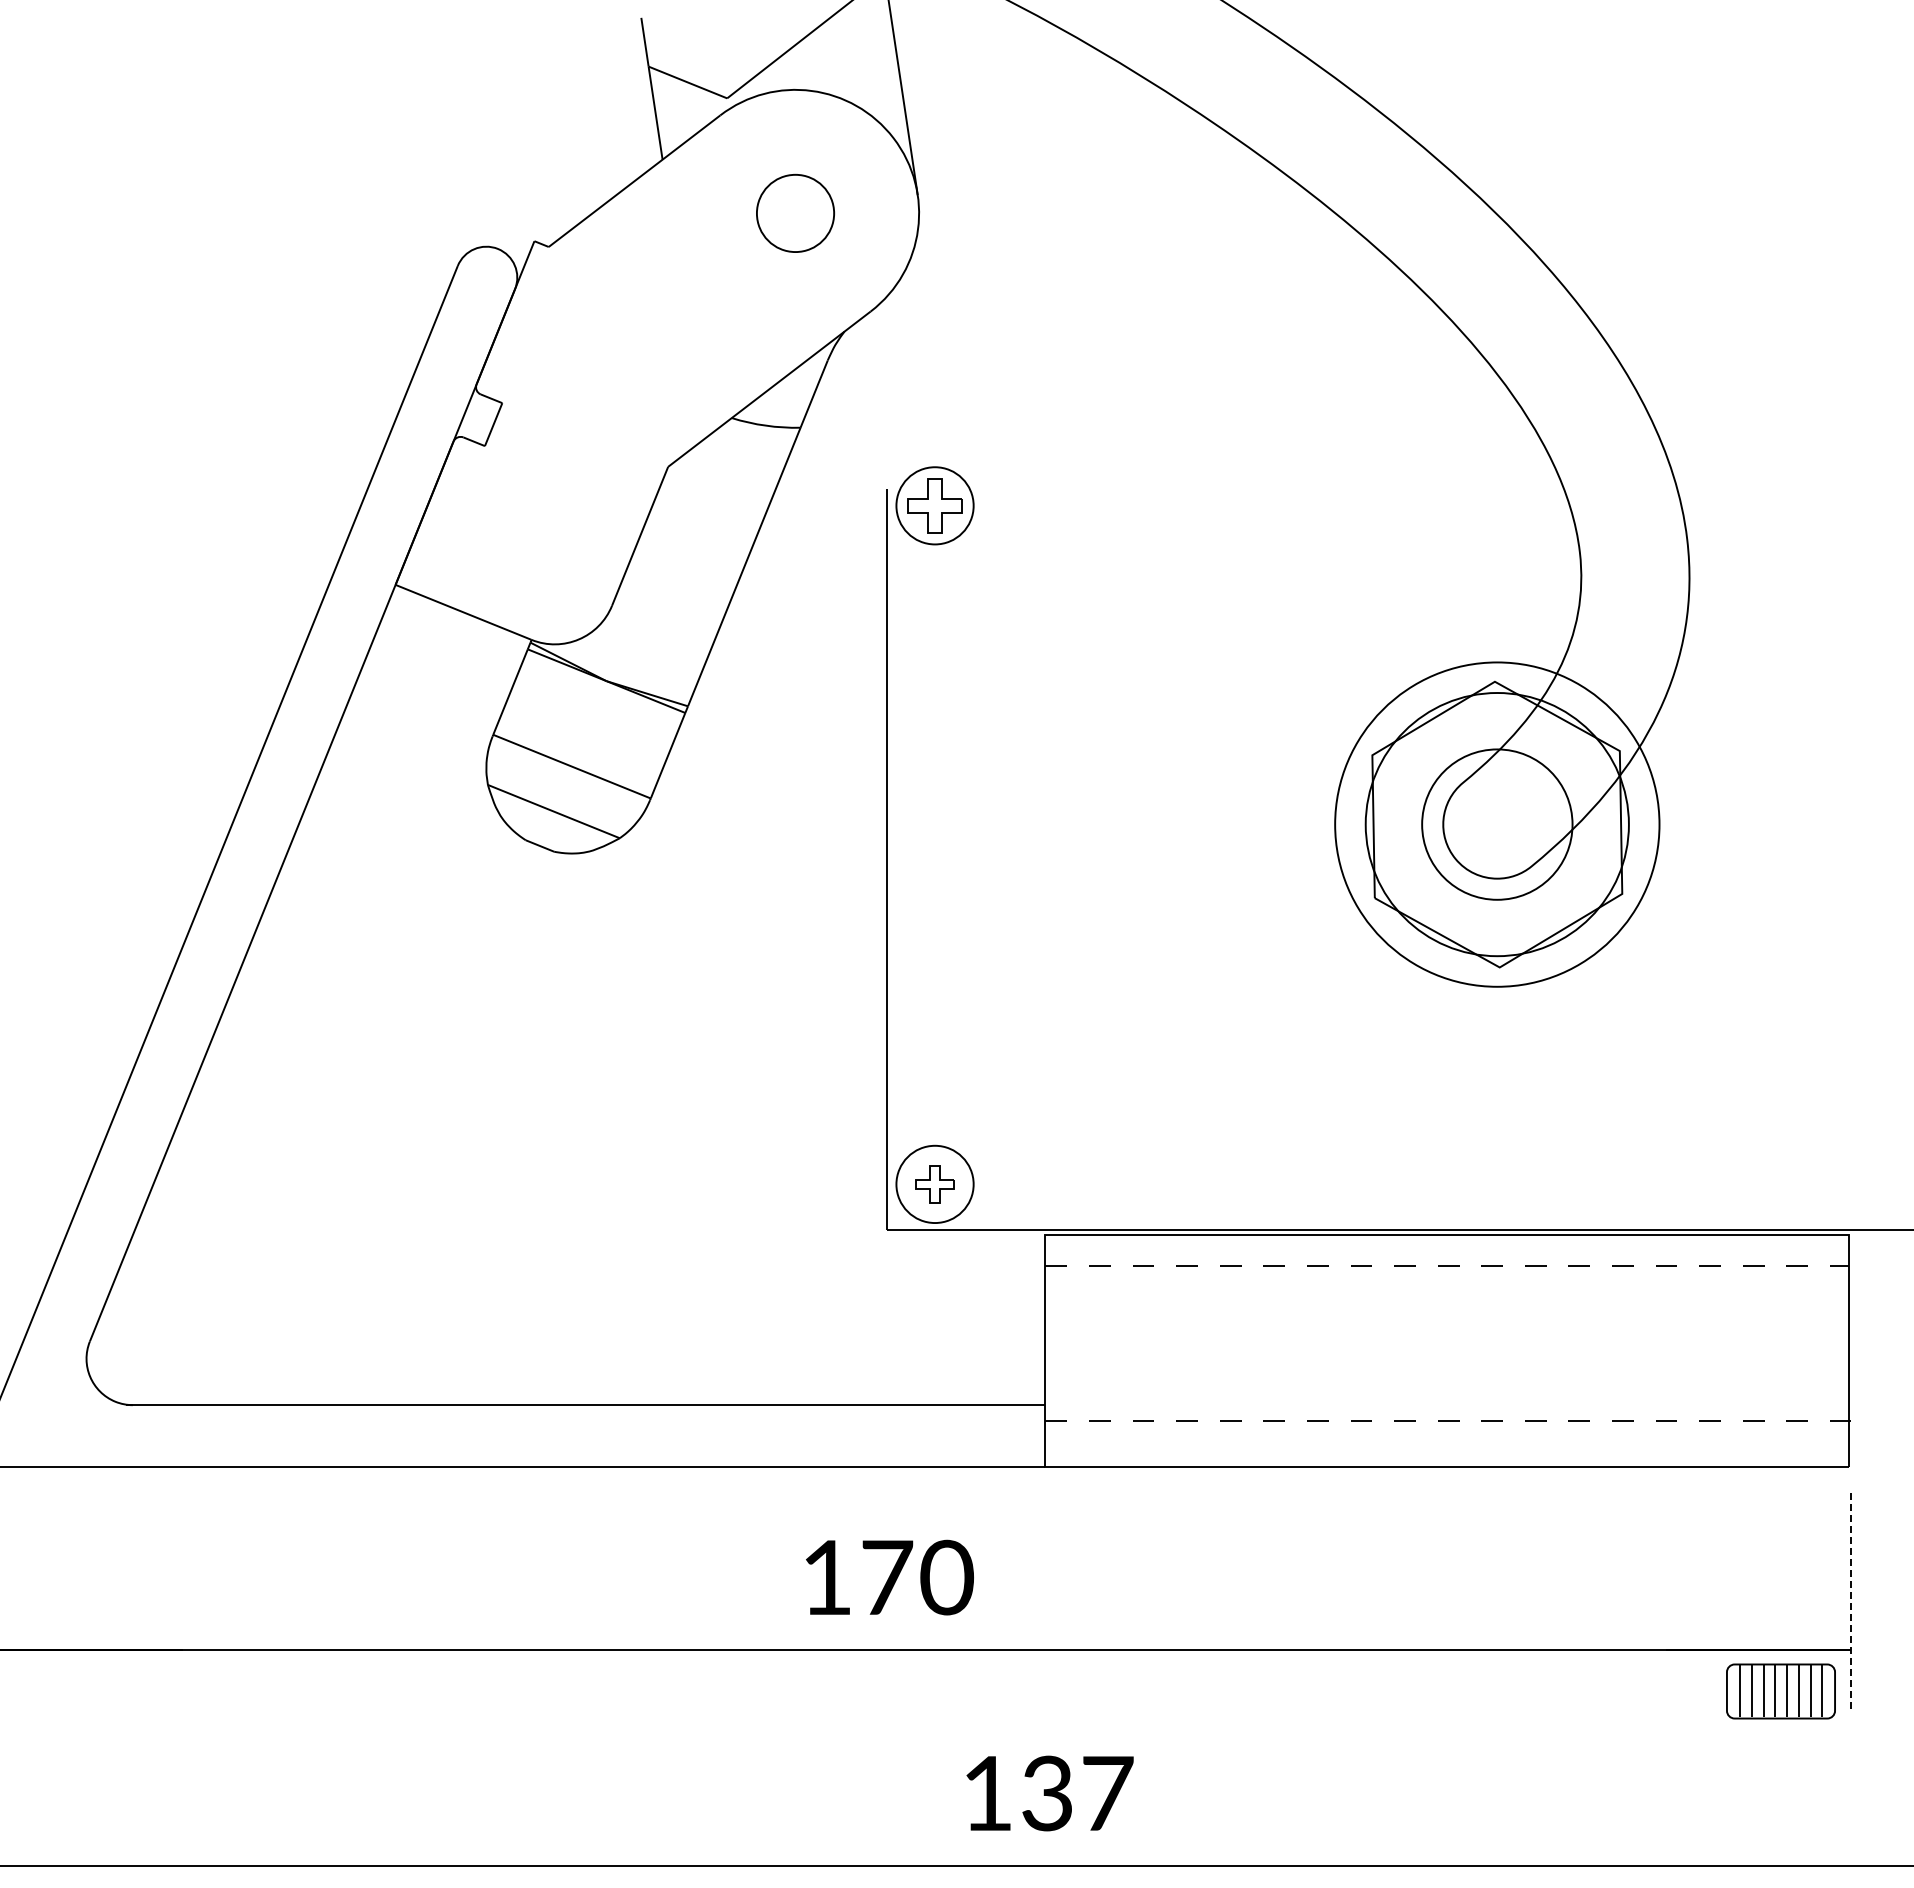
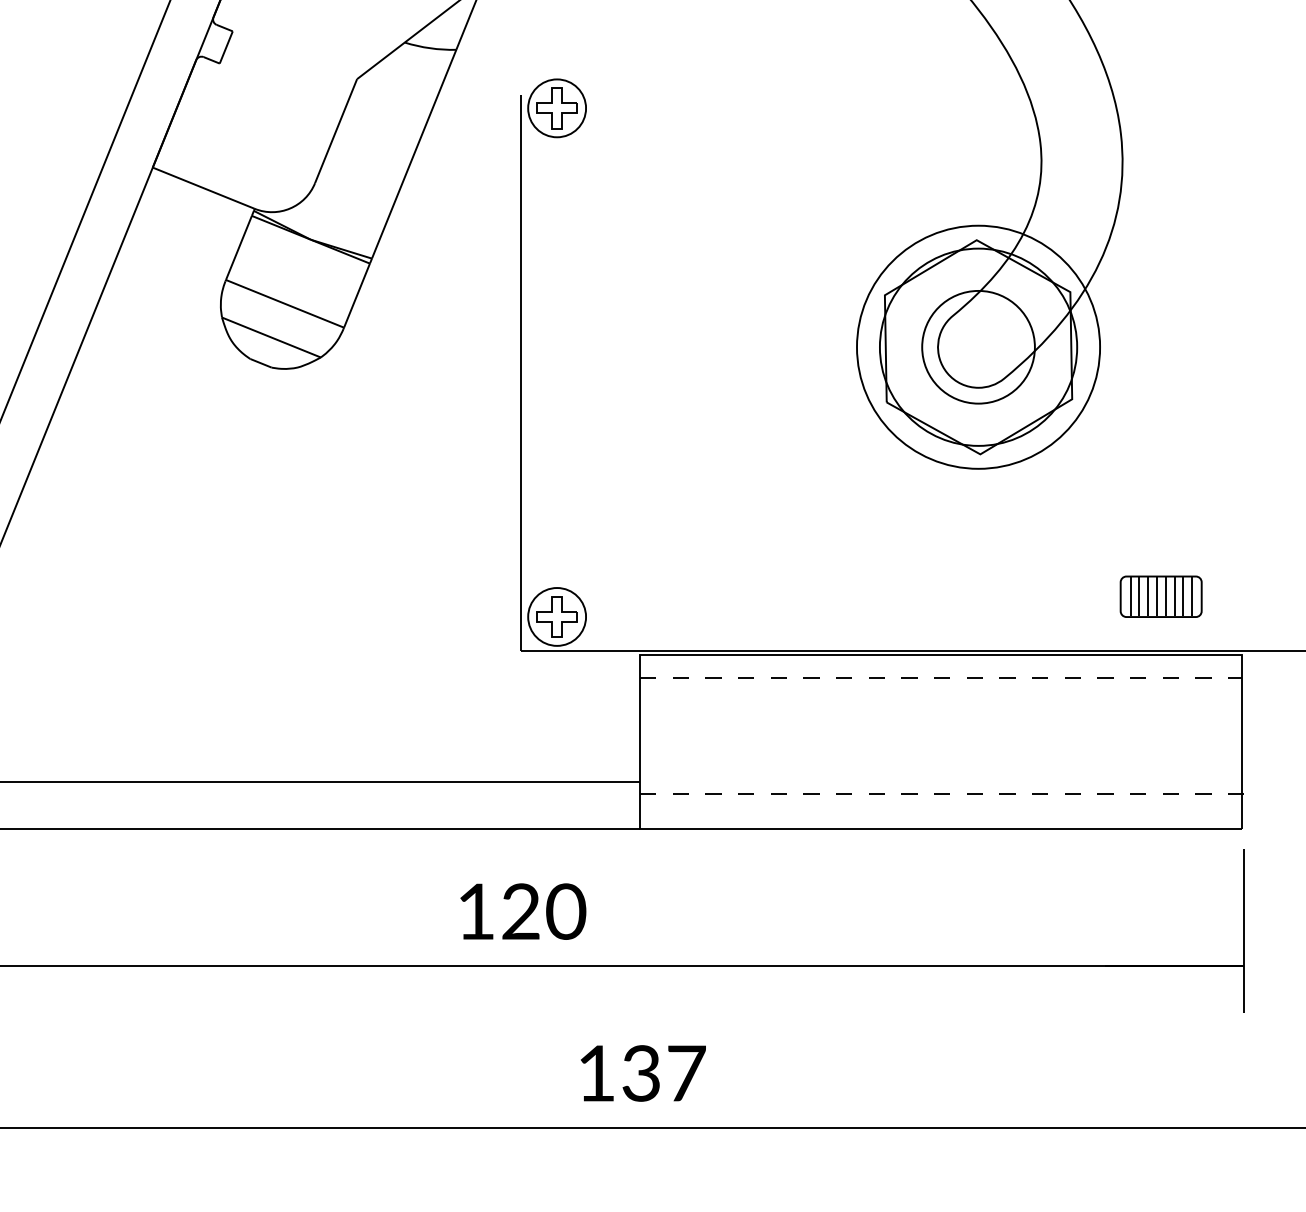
part: (934, 1184) -> (556, 617), size x1.43
text: (887, 1576) -> (521, 910), 170 -> 120
line: (1851, 1603) -> (1244, 931), dashed -> solid
part: (1780, 1691) -> (1160, 596), moved

